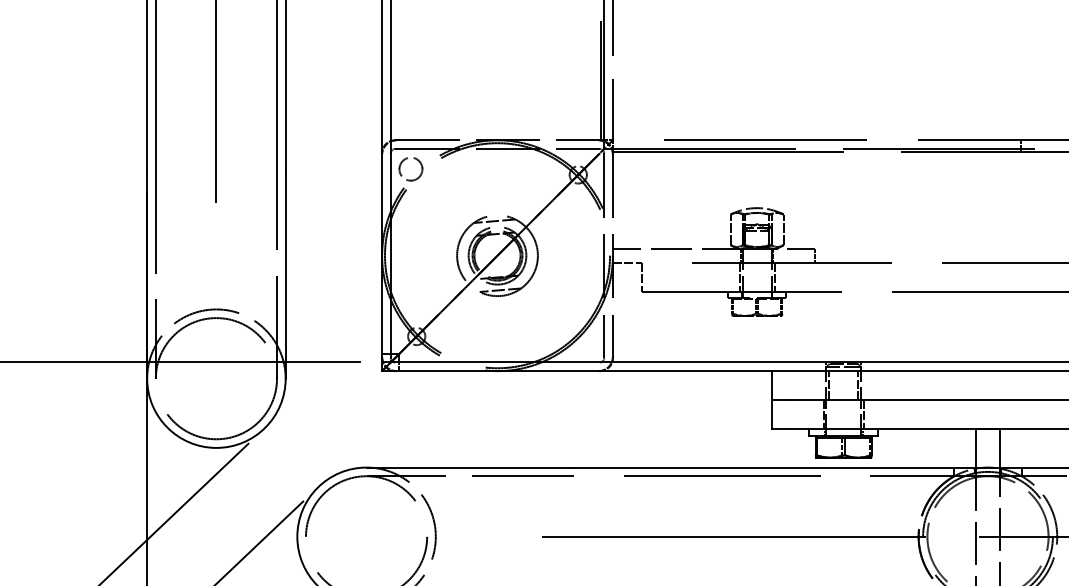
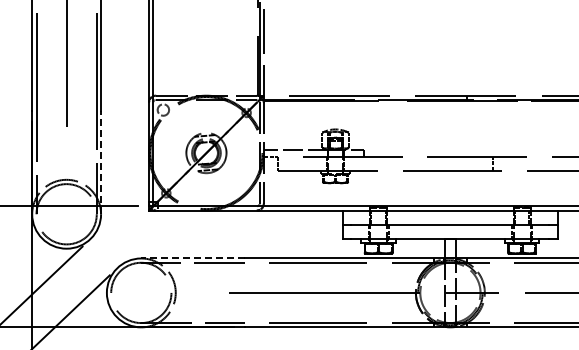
line: (286, 274) -> (101, 162), solid -> dashed
line: (469, 467) -> (192, 258), solid -> dashed

